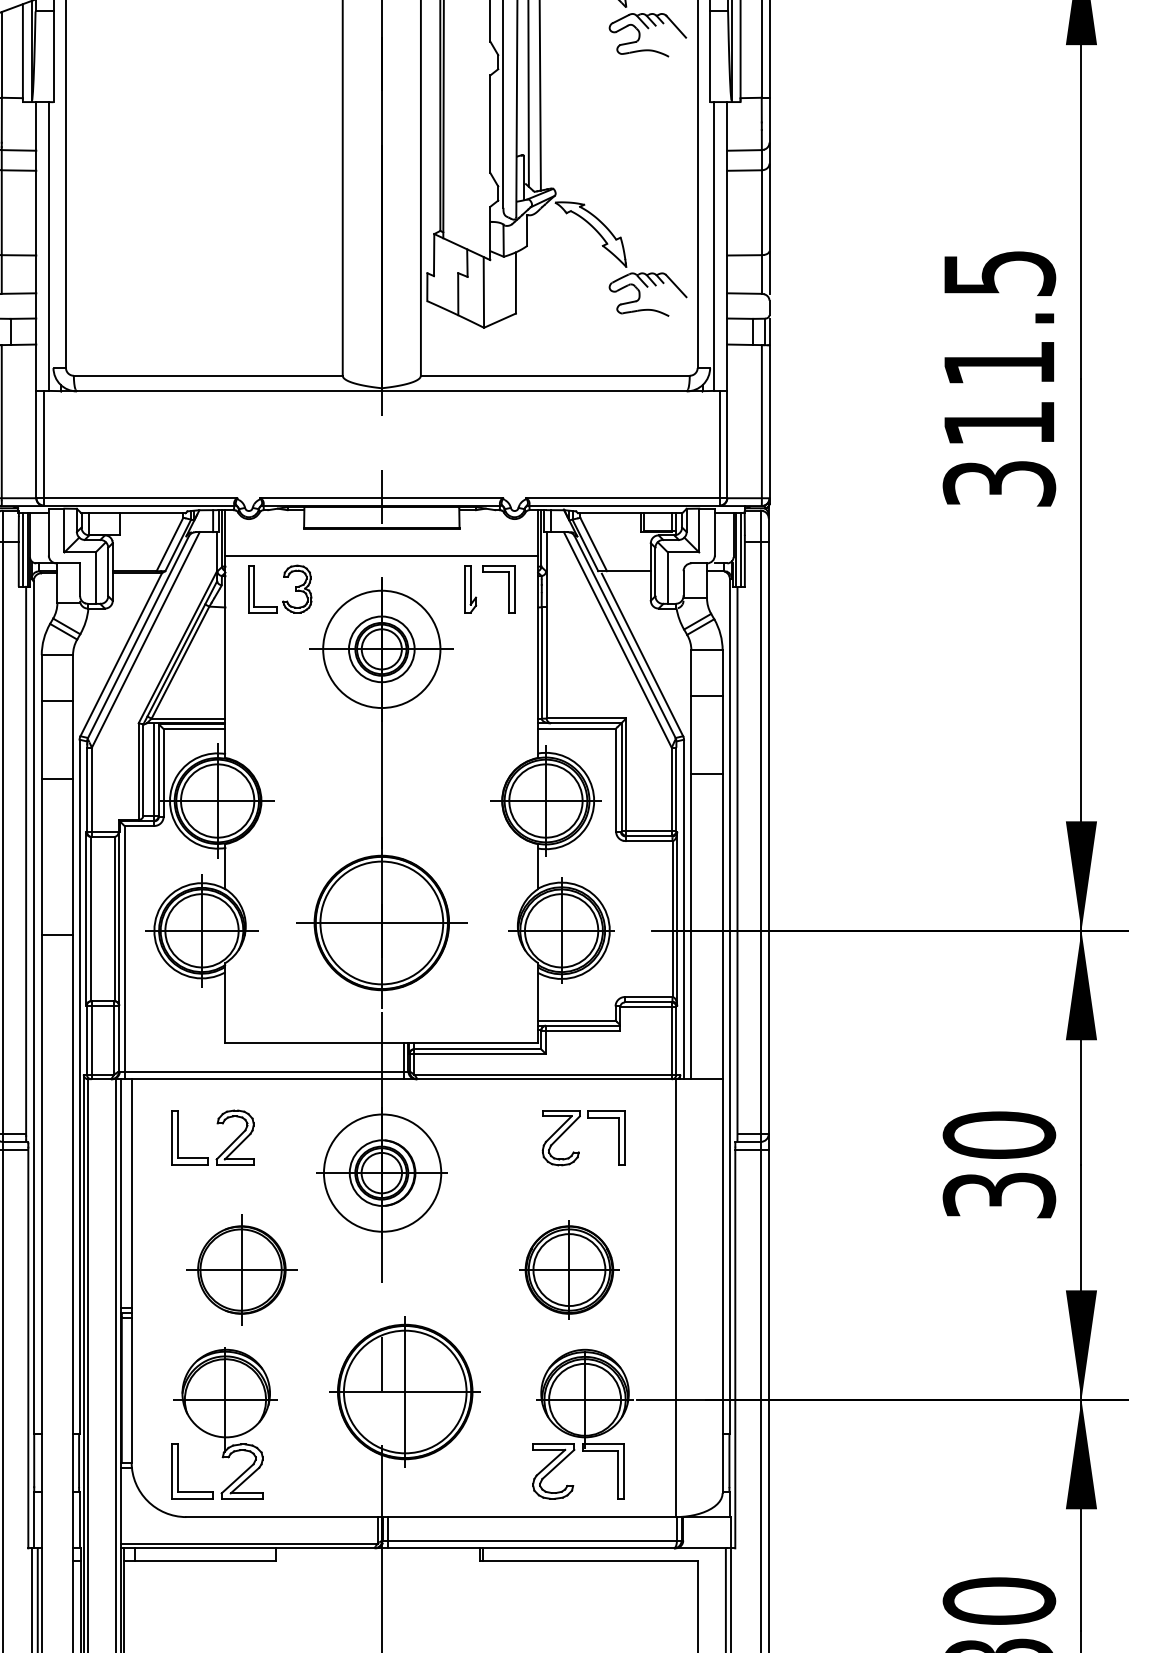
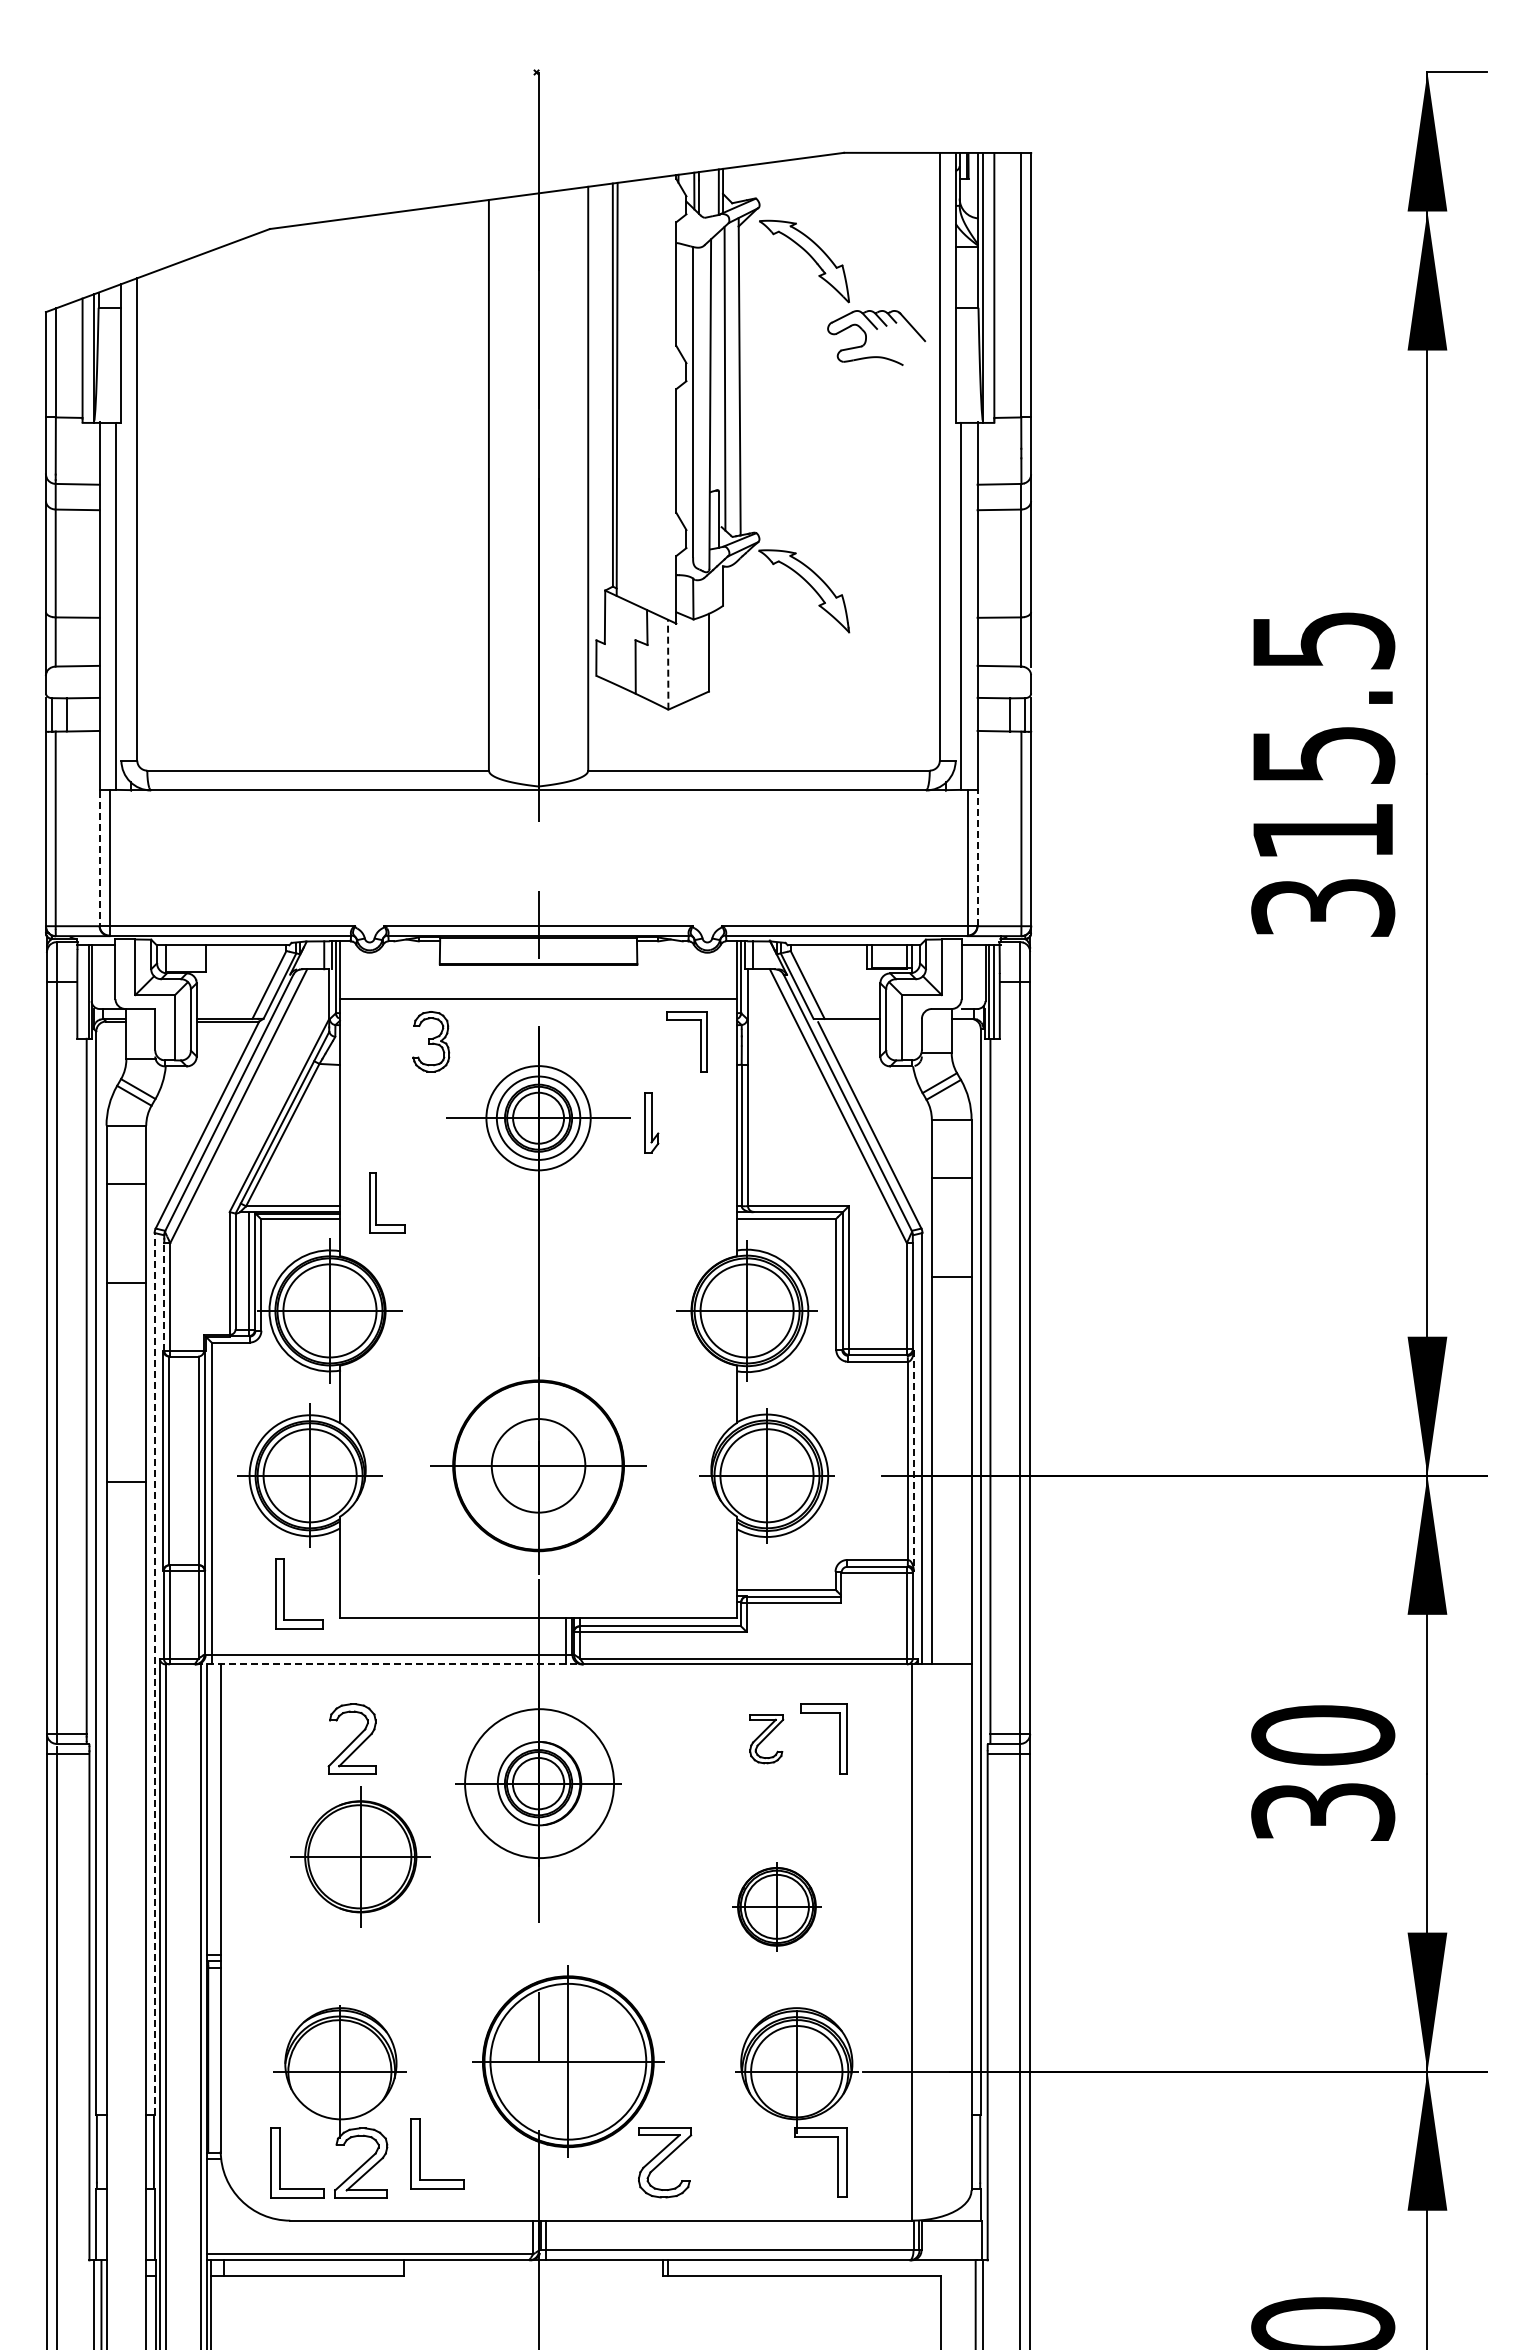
part: (647, 287) -> (876, 658), removed
line: (484, 292) -> (668, 664), solid -> dashed
text: (1000, 363) -> (1324, 755), 311.5 -> 315.5
line: (36, 444) -> (99, 858), solid -> dashed
line: (727, 444) -> (977, 858), solid -> dashed
line: (22, 549) -> (82, 991), removed
part: (254, 588) -> (376, 1202), moved
part: (470, 588) -> (651, 1122), moved
circle: (381, 648) -> (538, 1117), size x0.7
line: (87, 789) -> (164, 1296), solid -> dashed
line: (676, 918) -> (913, 1460), solid -> dashed
circle: (381, 922) -> (538, 1465), size x0.6
line: (264, 1079) -> (389, 1664), solid -> dashed
line: (79, 1086) -> (154, 1673), solid -> dashed
part: (177, 1137) -> (284, 1593), moved
part: (561, 1137) -> (766, 1738), size x0.7
part: (241, 1269) -> (360, 1856), moved
part: (569, 1269) -> (776, 1906), size x0.7
part: (288, 1464) -> (420, 2153), added
part: (554, 1471) -> (665, 2162), moved

